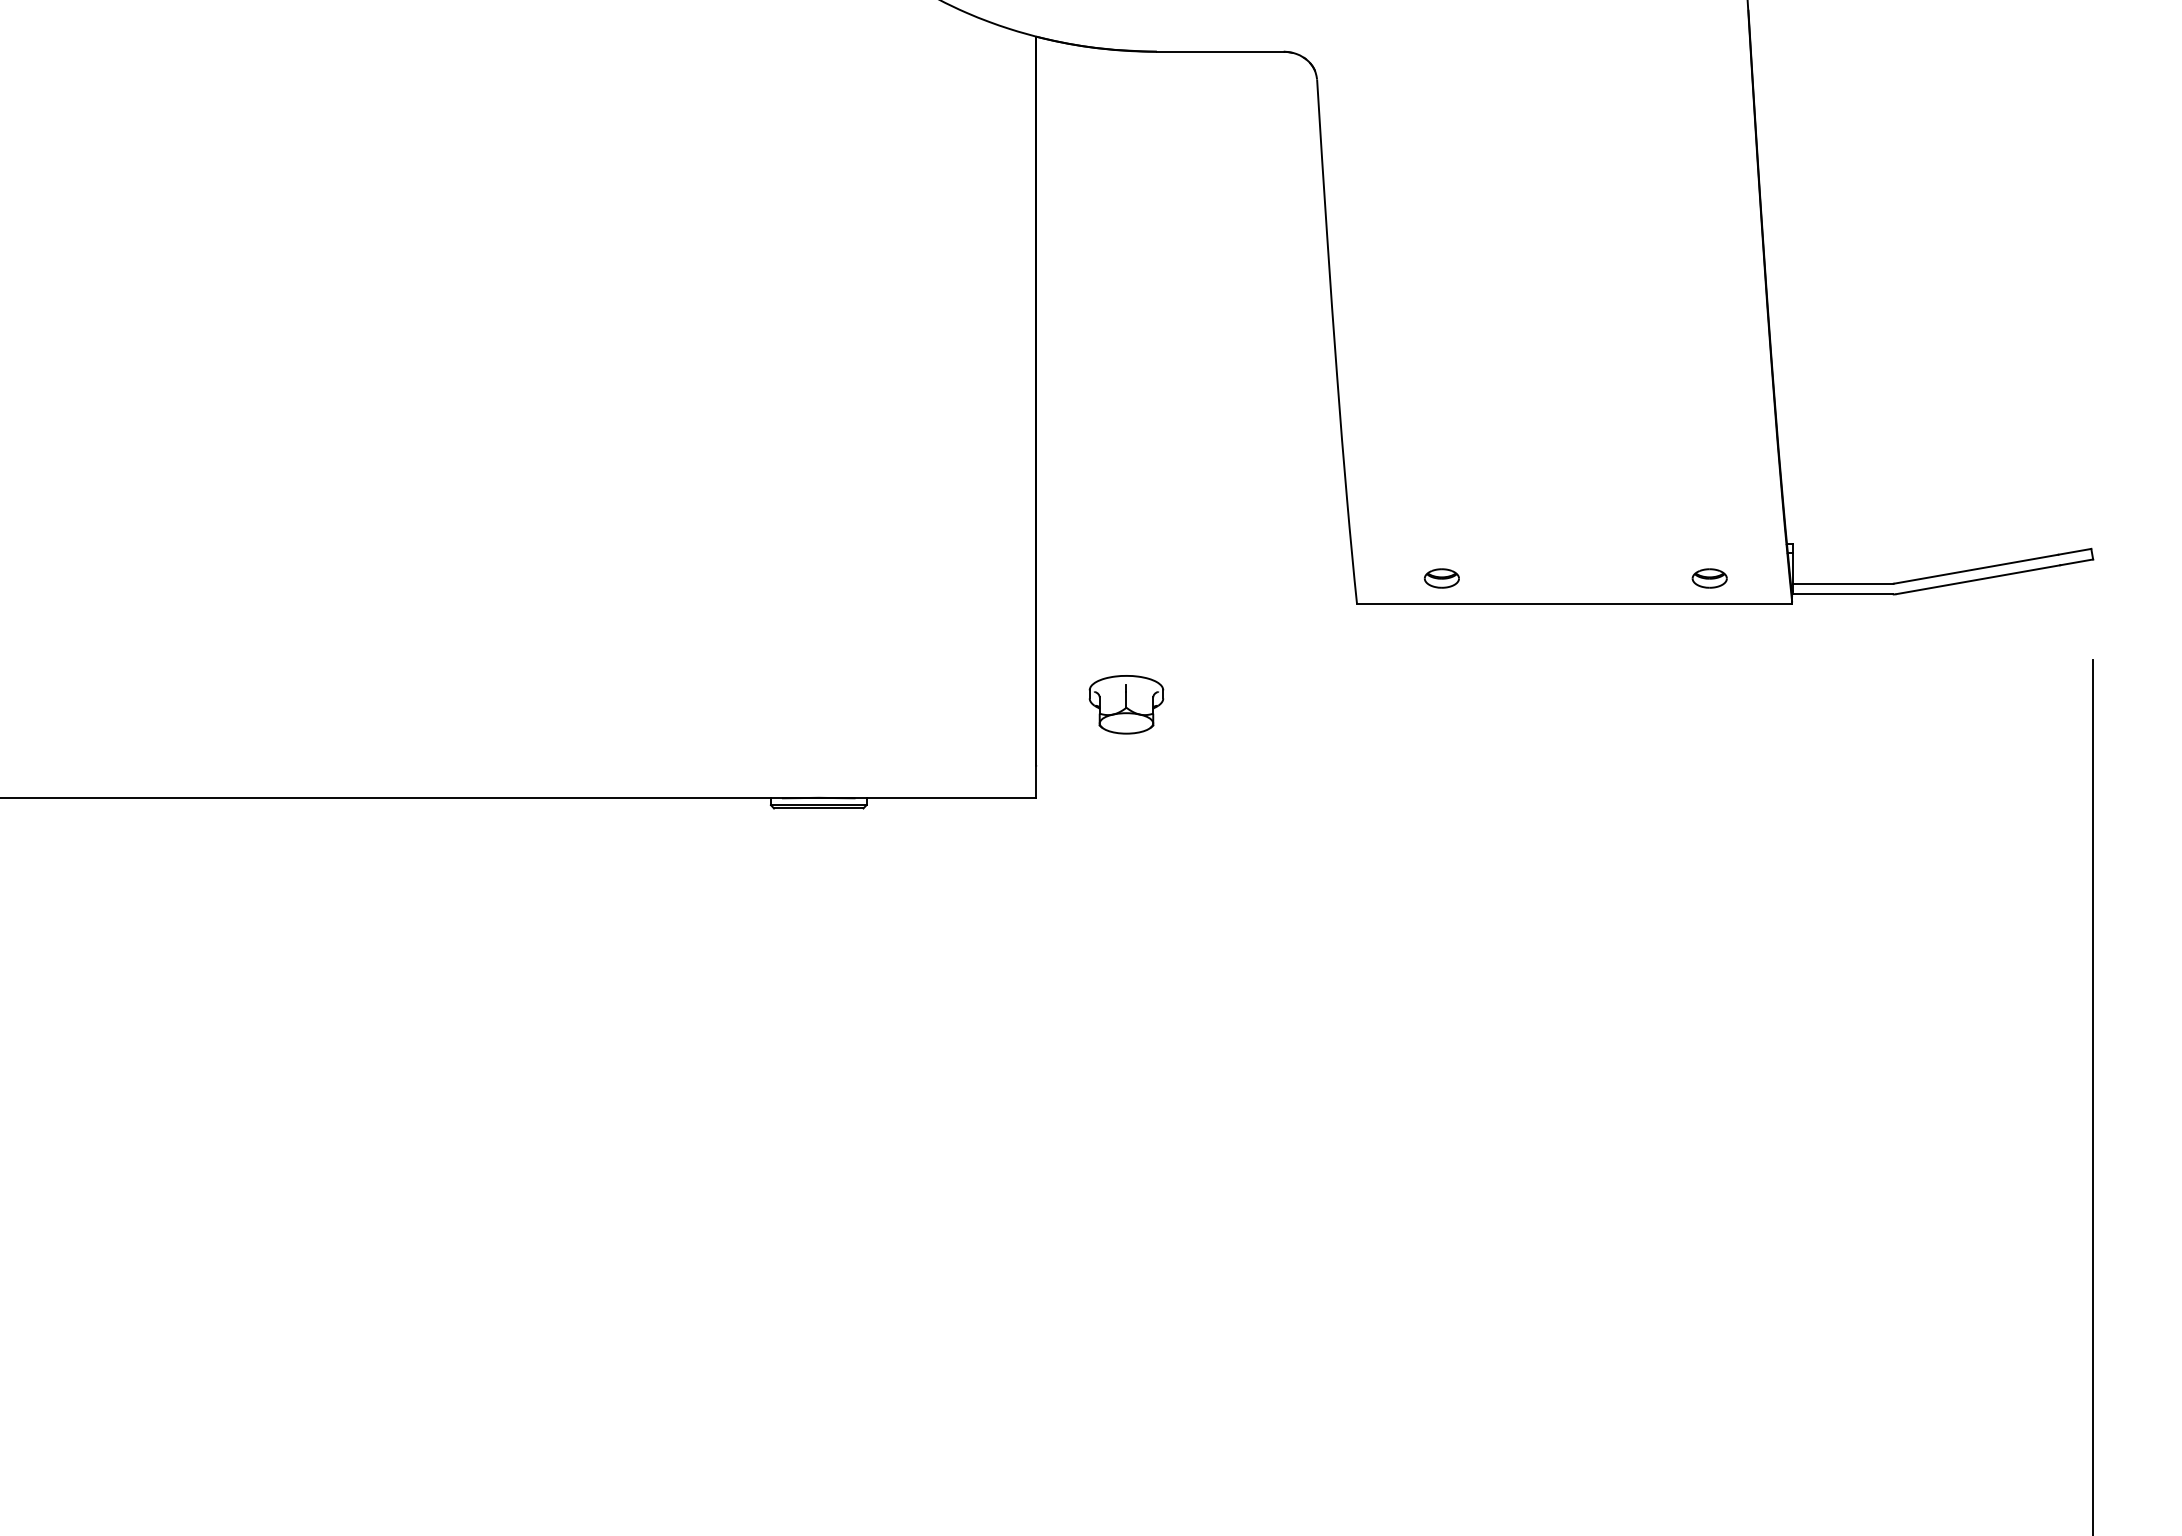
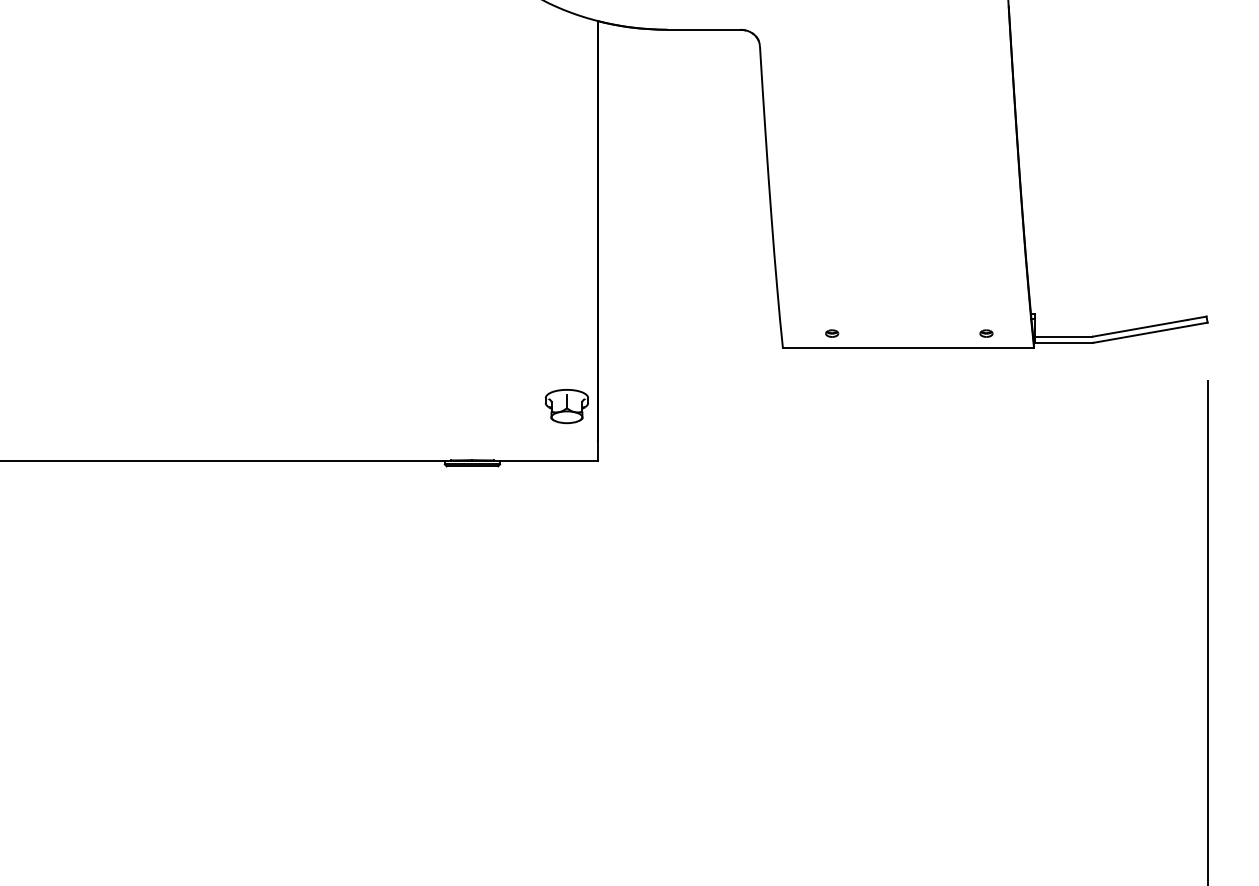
part: (1442, 578) -> (832, 333), size x0.62
part: (1709, 578) -> (986, 333), size x0.62
part: (1125, 704) -> (566, 406), moved

